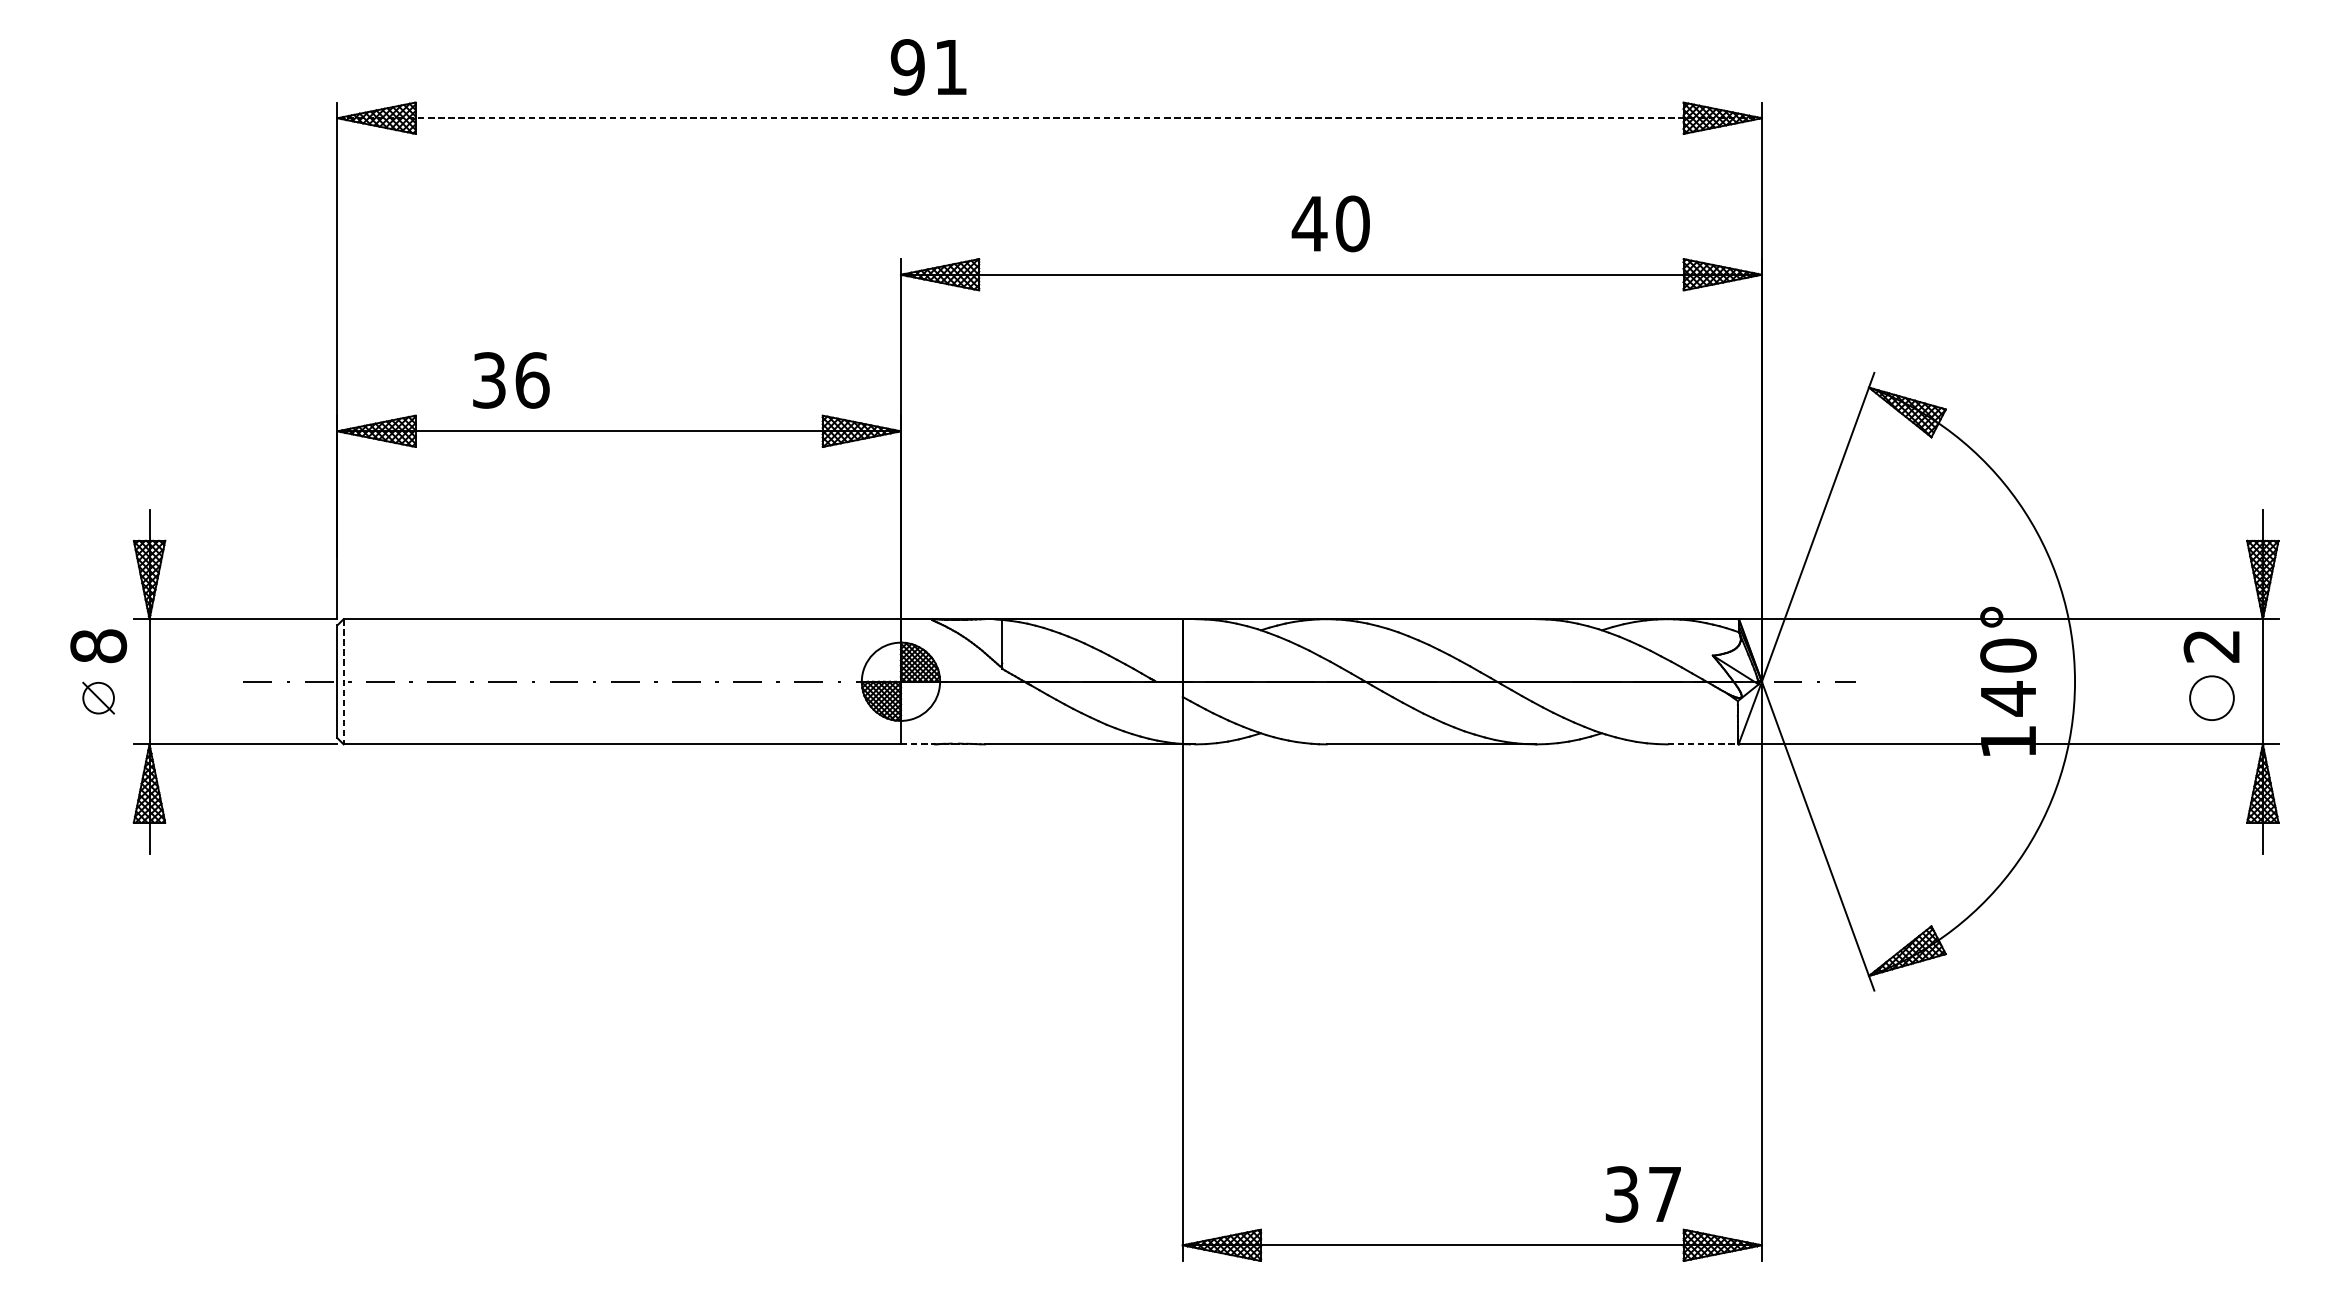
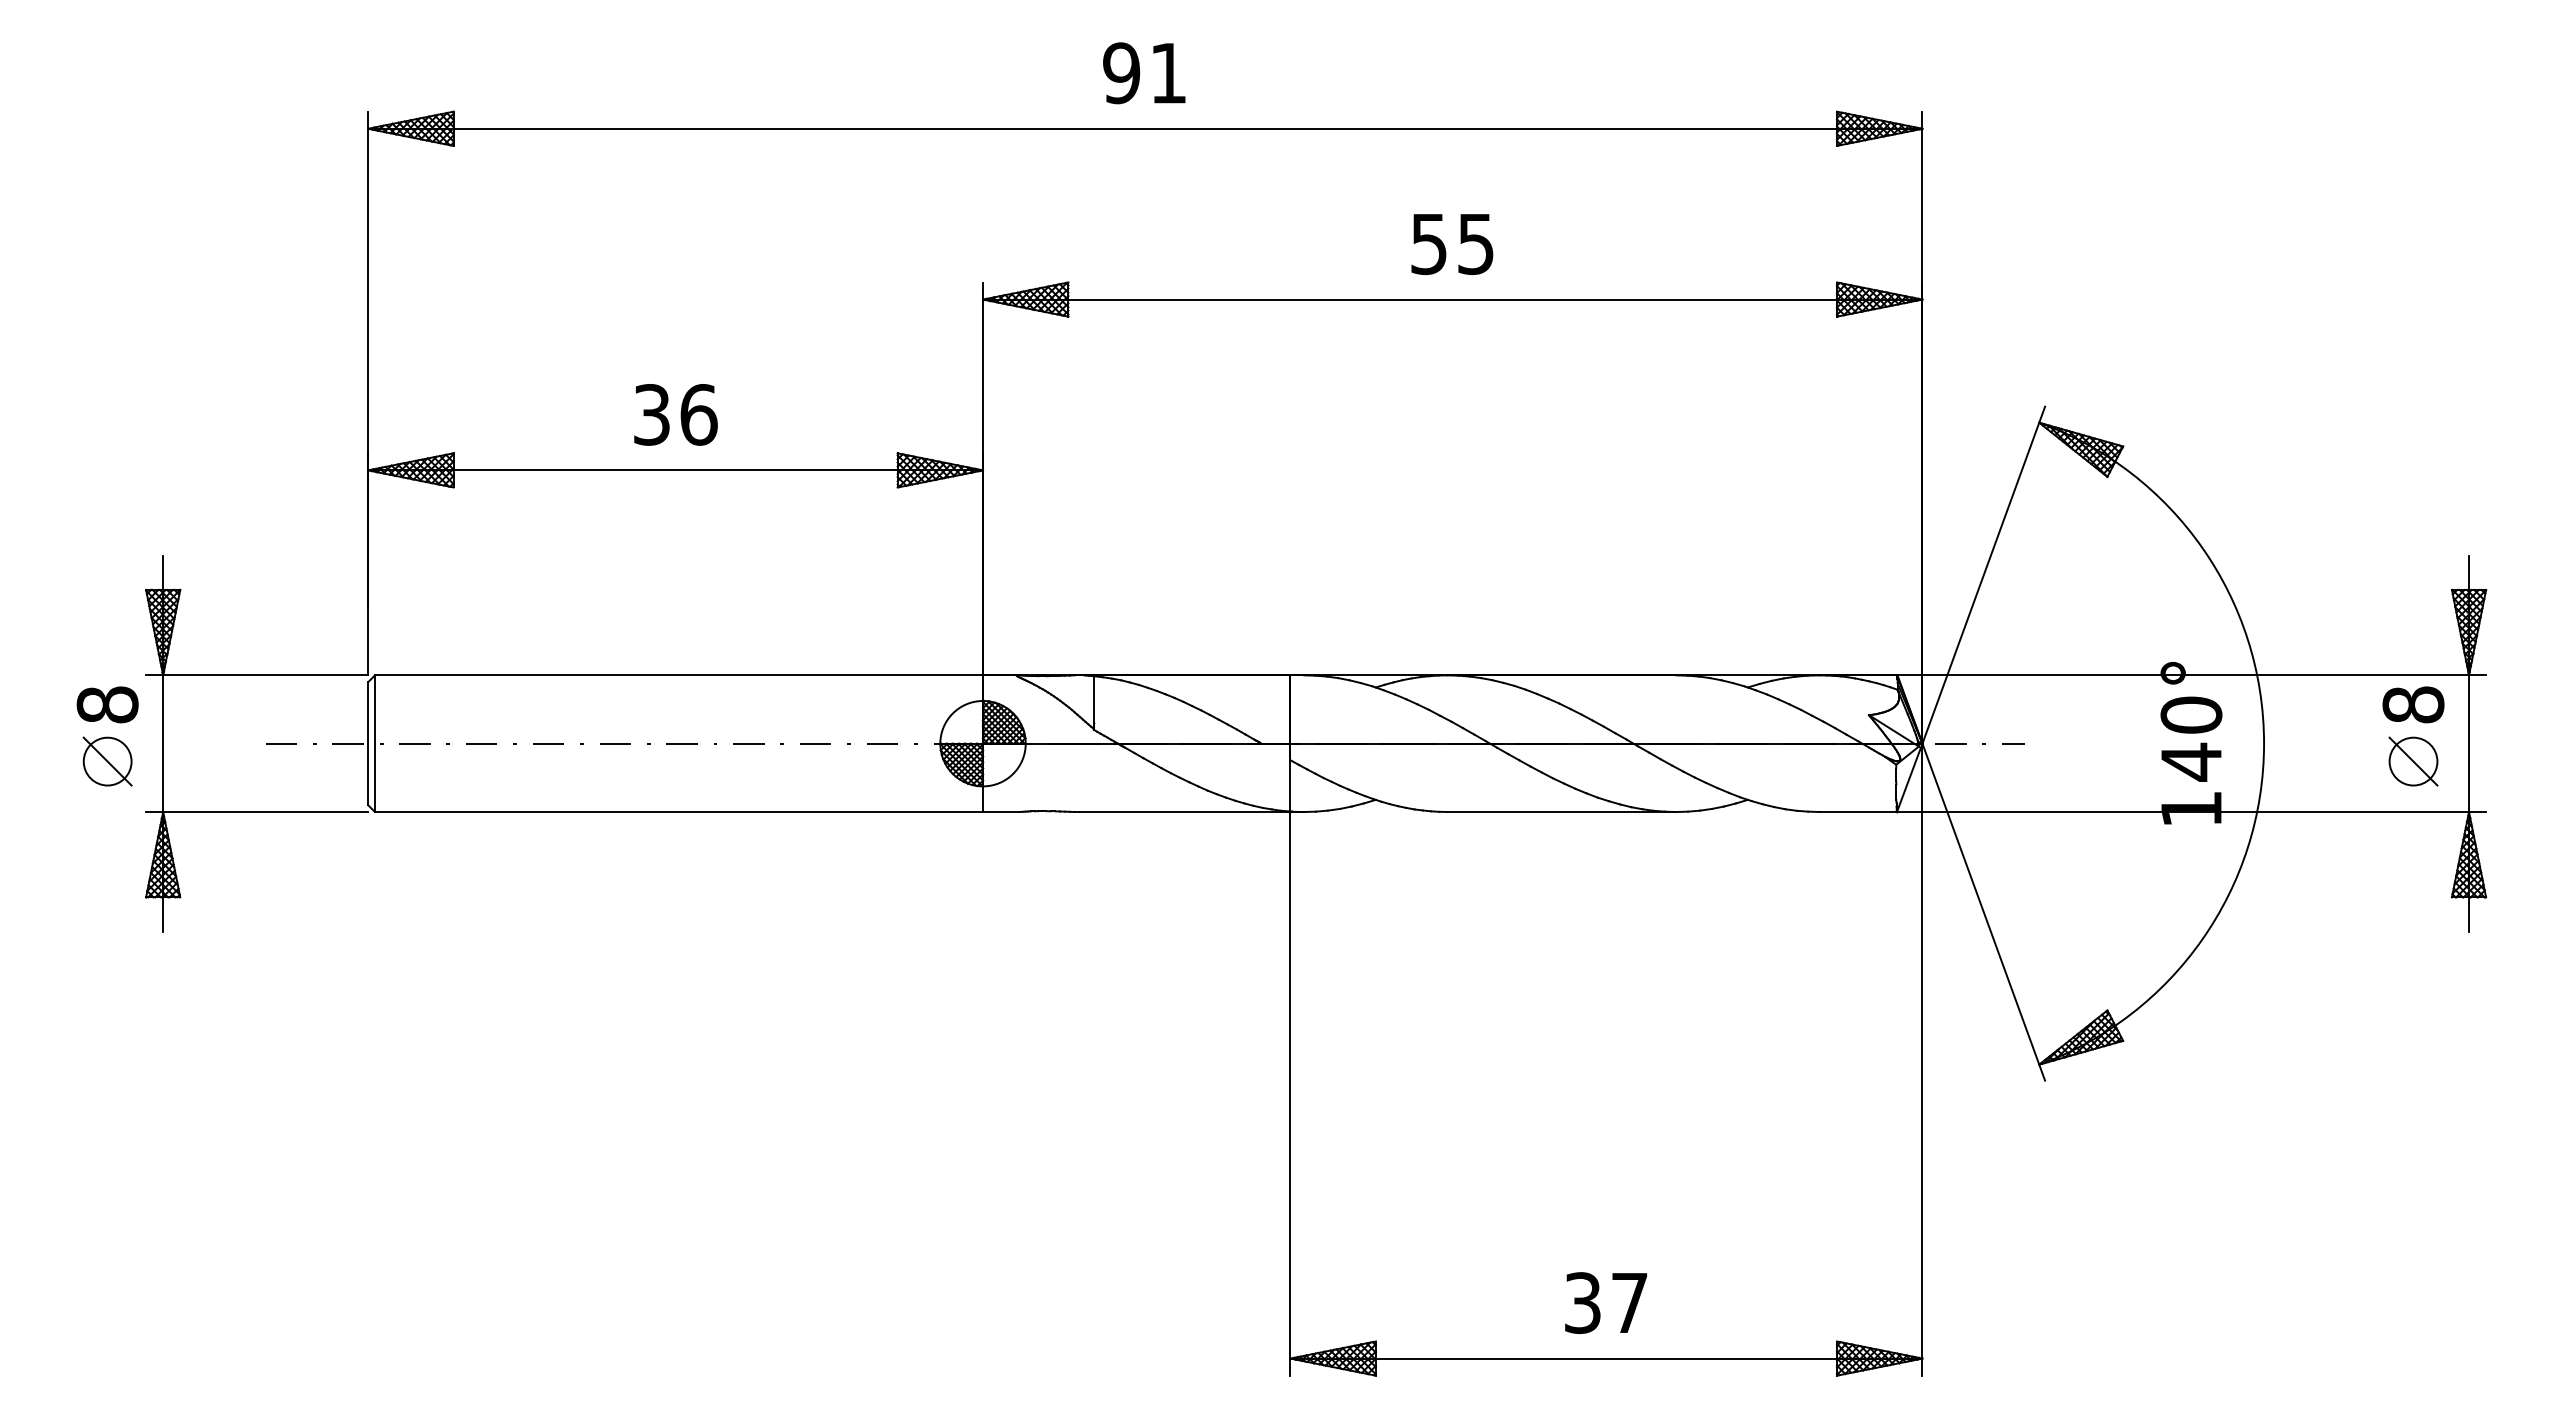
text: (928, 67) -> (1144, 73), moved
line: (1049, 117) -> (1145, 128), dashed -> solid
text: (1330, 224) -> (1451, 244), 40 -> 55
text: (510, 380) -> (675, 414), moved
text: (2211, 645) -> (2413, 704), 2 -> 8
line: (343, 682) -> (374, 744), dashed -> solid
part: (98, 698) -> (107, 761), size x1.43
line: (2211, 698) -> (2413, 761), added
line: (916, 744) -> (1000, 812), dashed -> solid
line: (1703, 744) -> (1858, 812), dashed -> solid
text: (1643, 1193) -> (1606, 1302), moved

